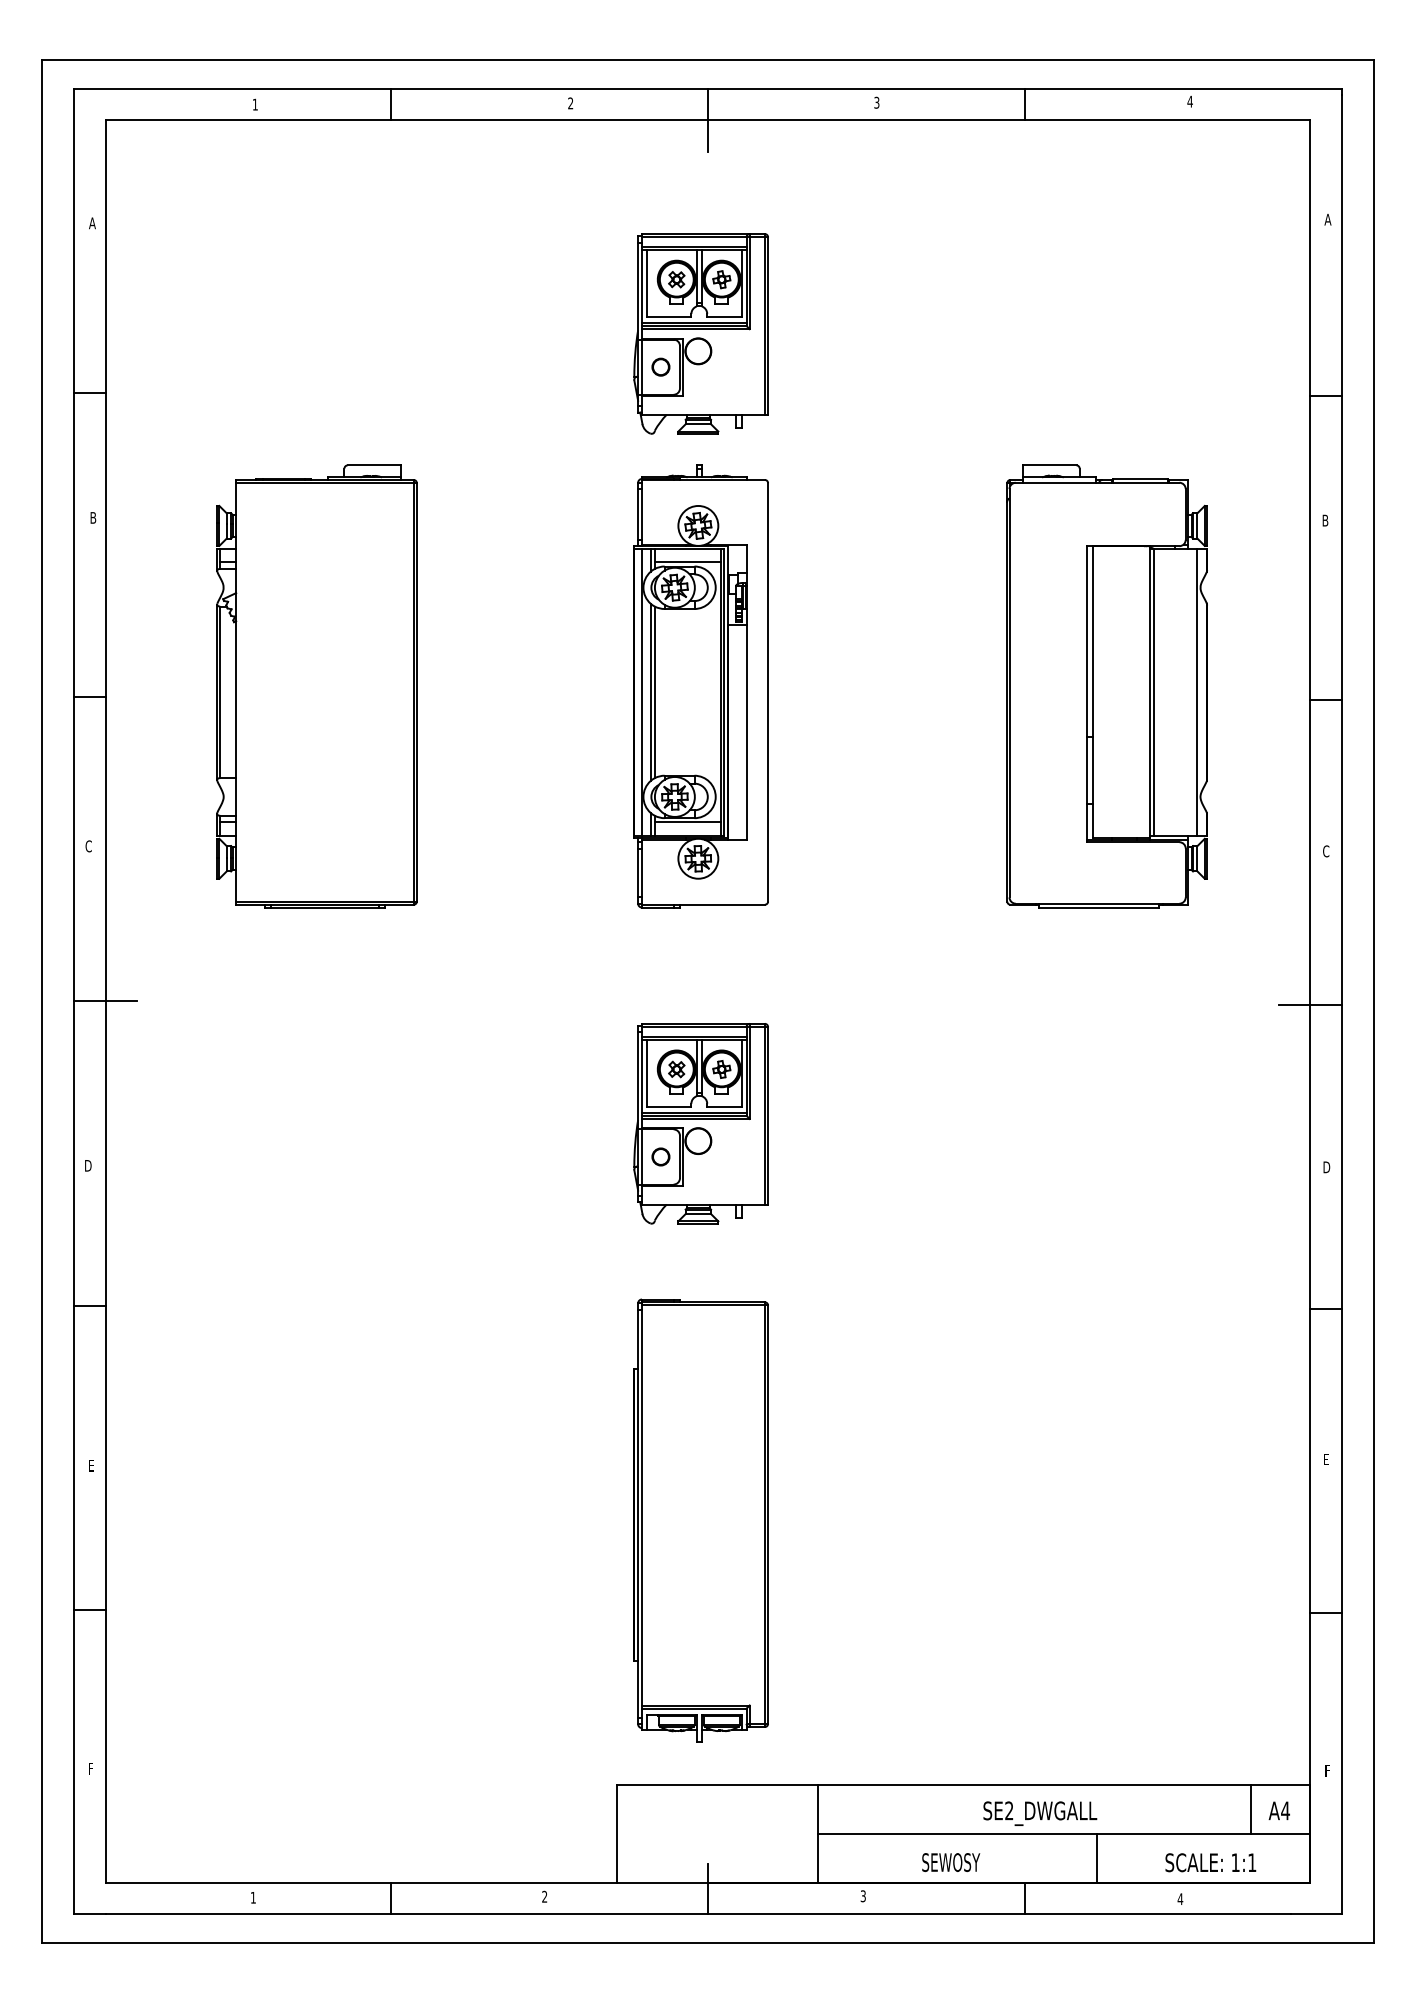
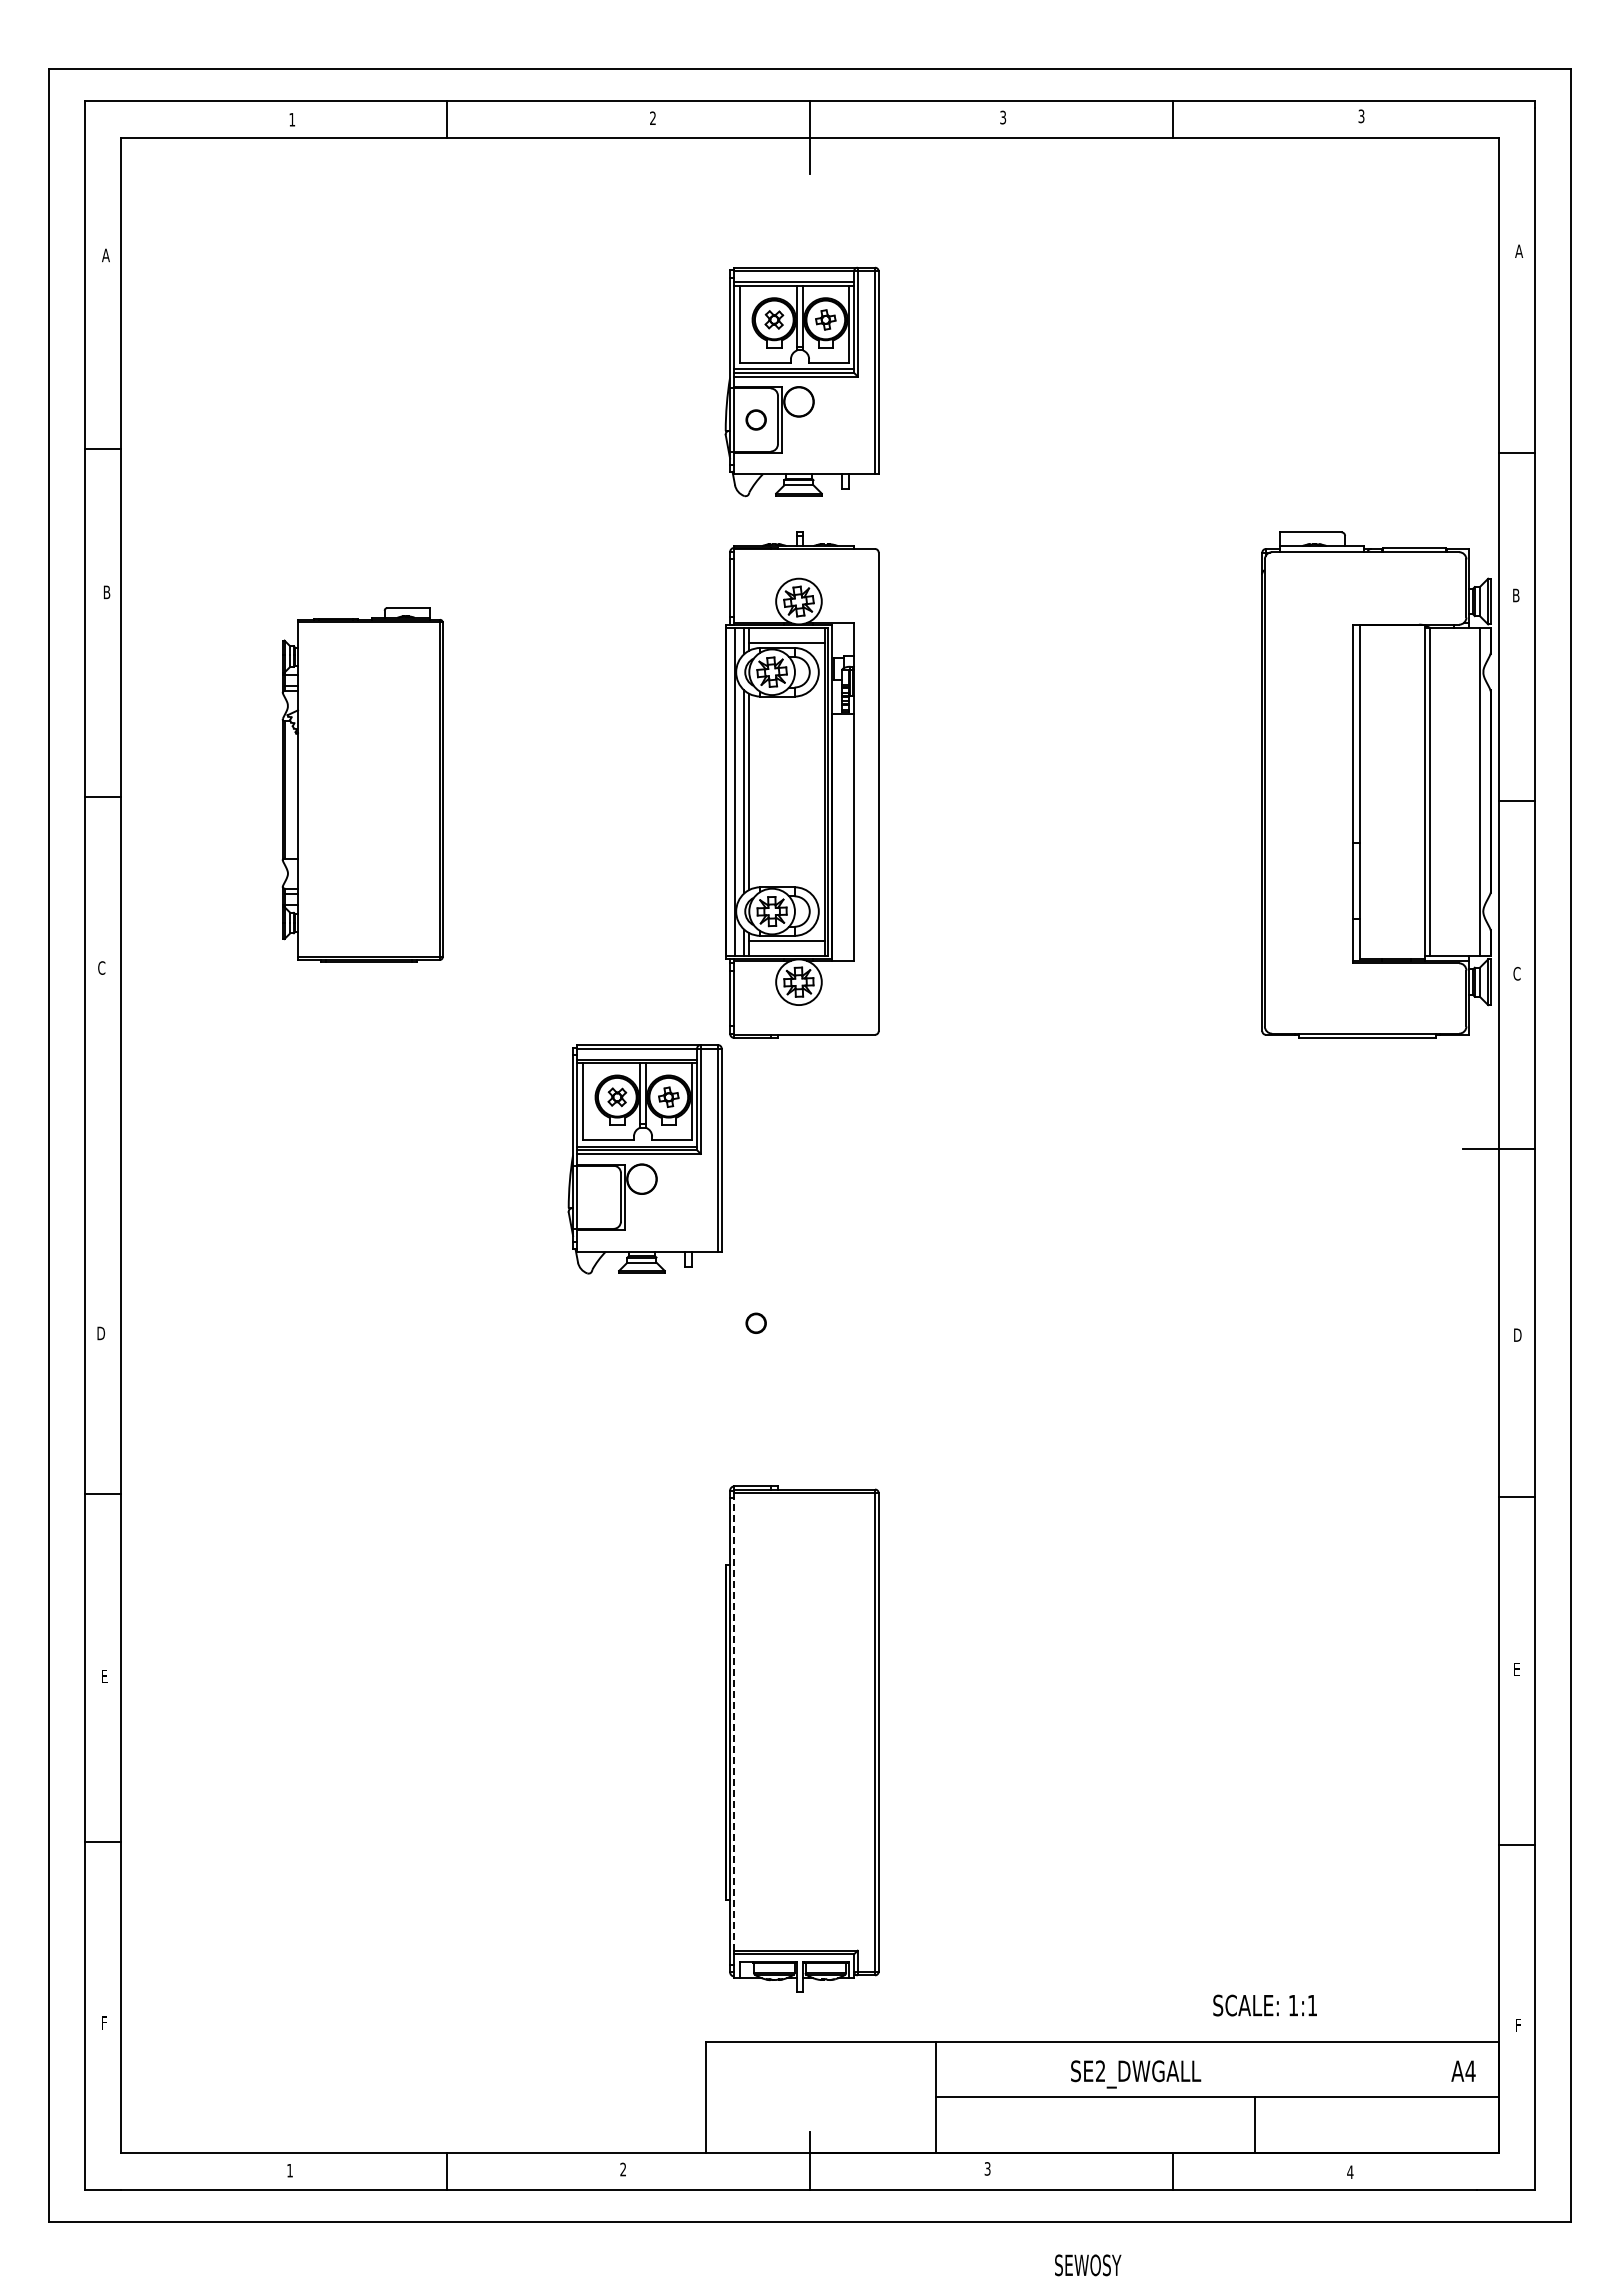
text: (1190, 101) -> (1361, 116), 4 -> 3
part: (316, 685) -> (362, 784), size x0.7
part: (1107, 685) -> (1376, 784), moved
line: (105, 1001) -> (120, 1145), removed
part: (700, 1123) -> (644, 1159), moved
line: (641, 1505) -> (734, 1721), solid -> dashed
line: (1251, 1809) -> (1431, 2069), removed
text: (1040, 1813) -> (1136, 2074), moved
text: (951, 1862) -> (1088, 2265), moved
text: (1210, 1862) -> (1264, 2005), moved

